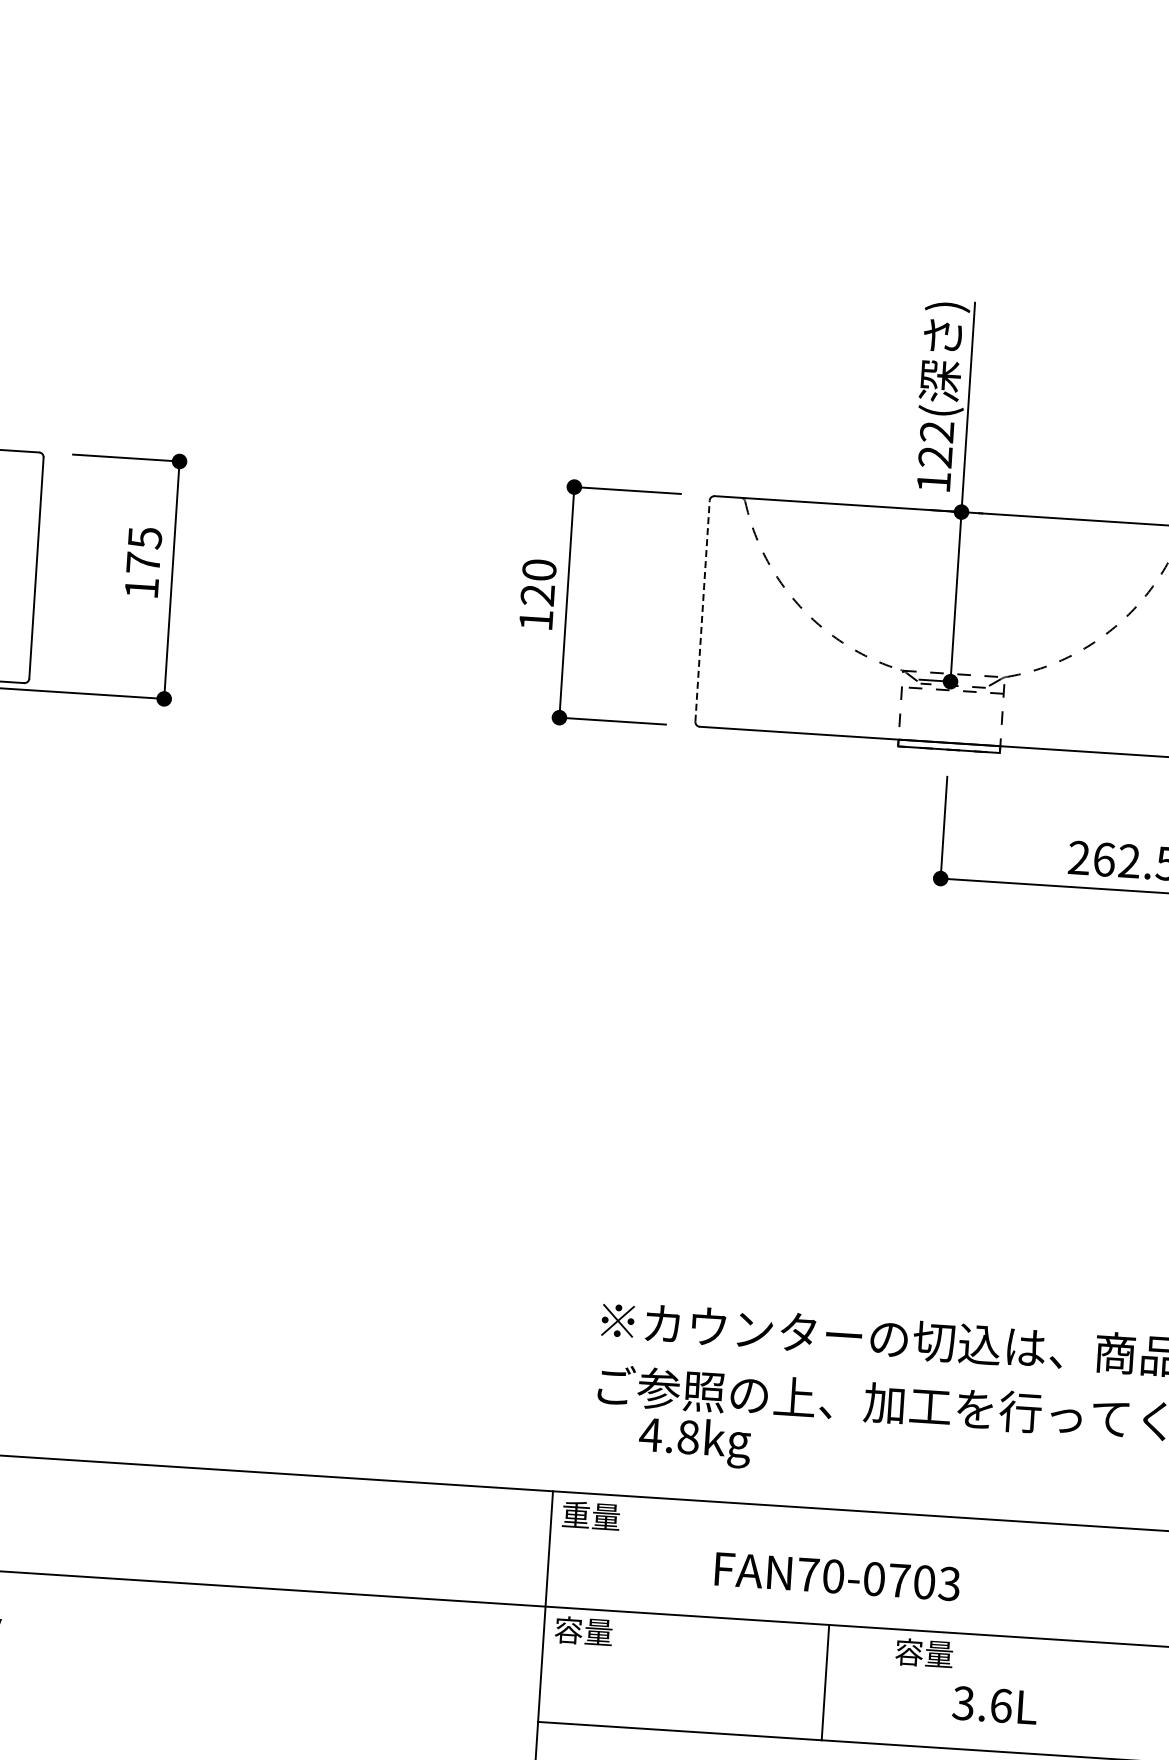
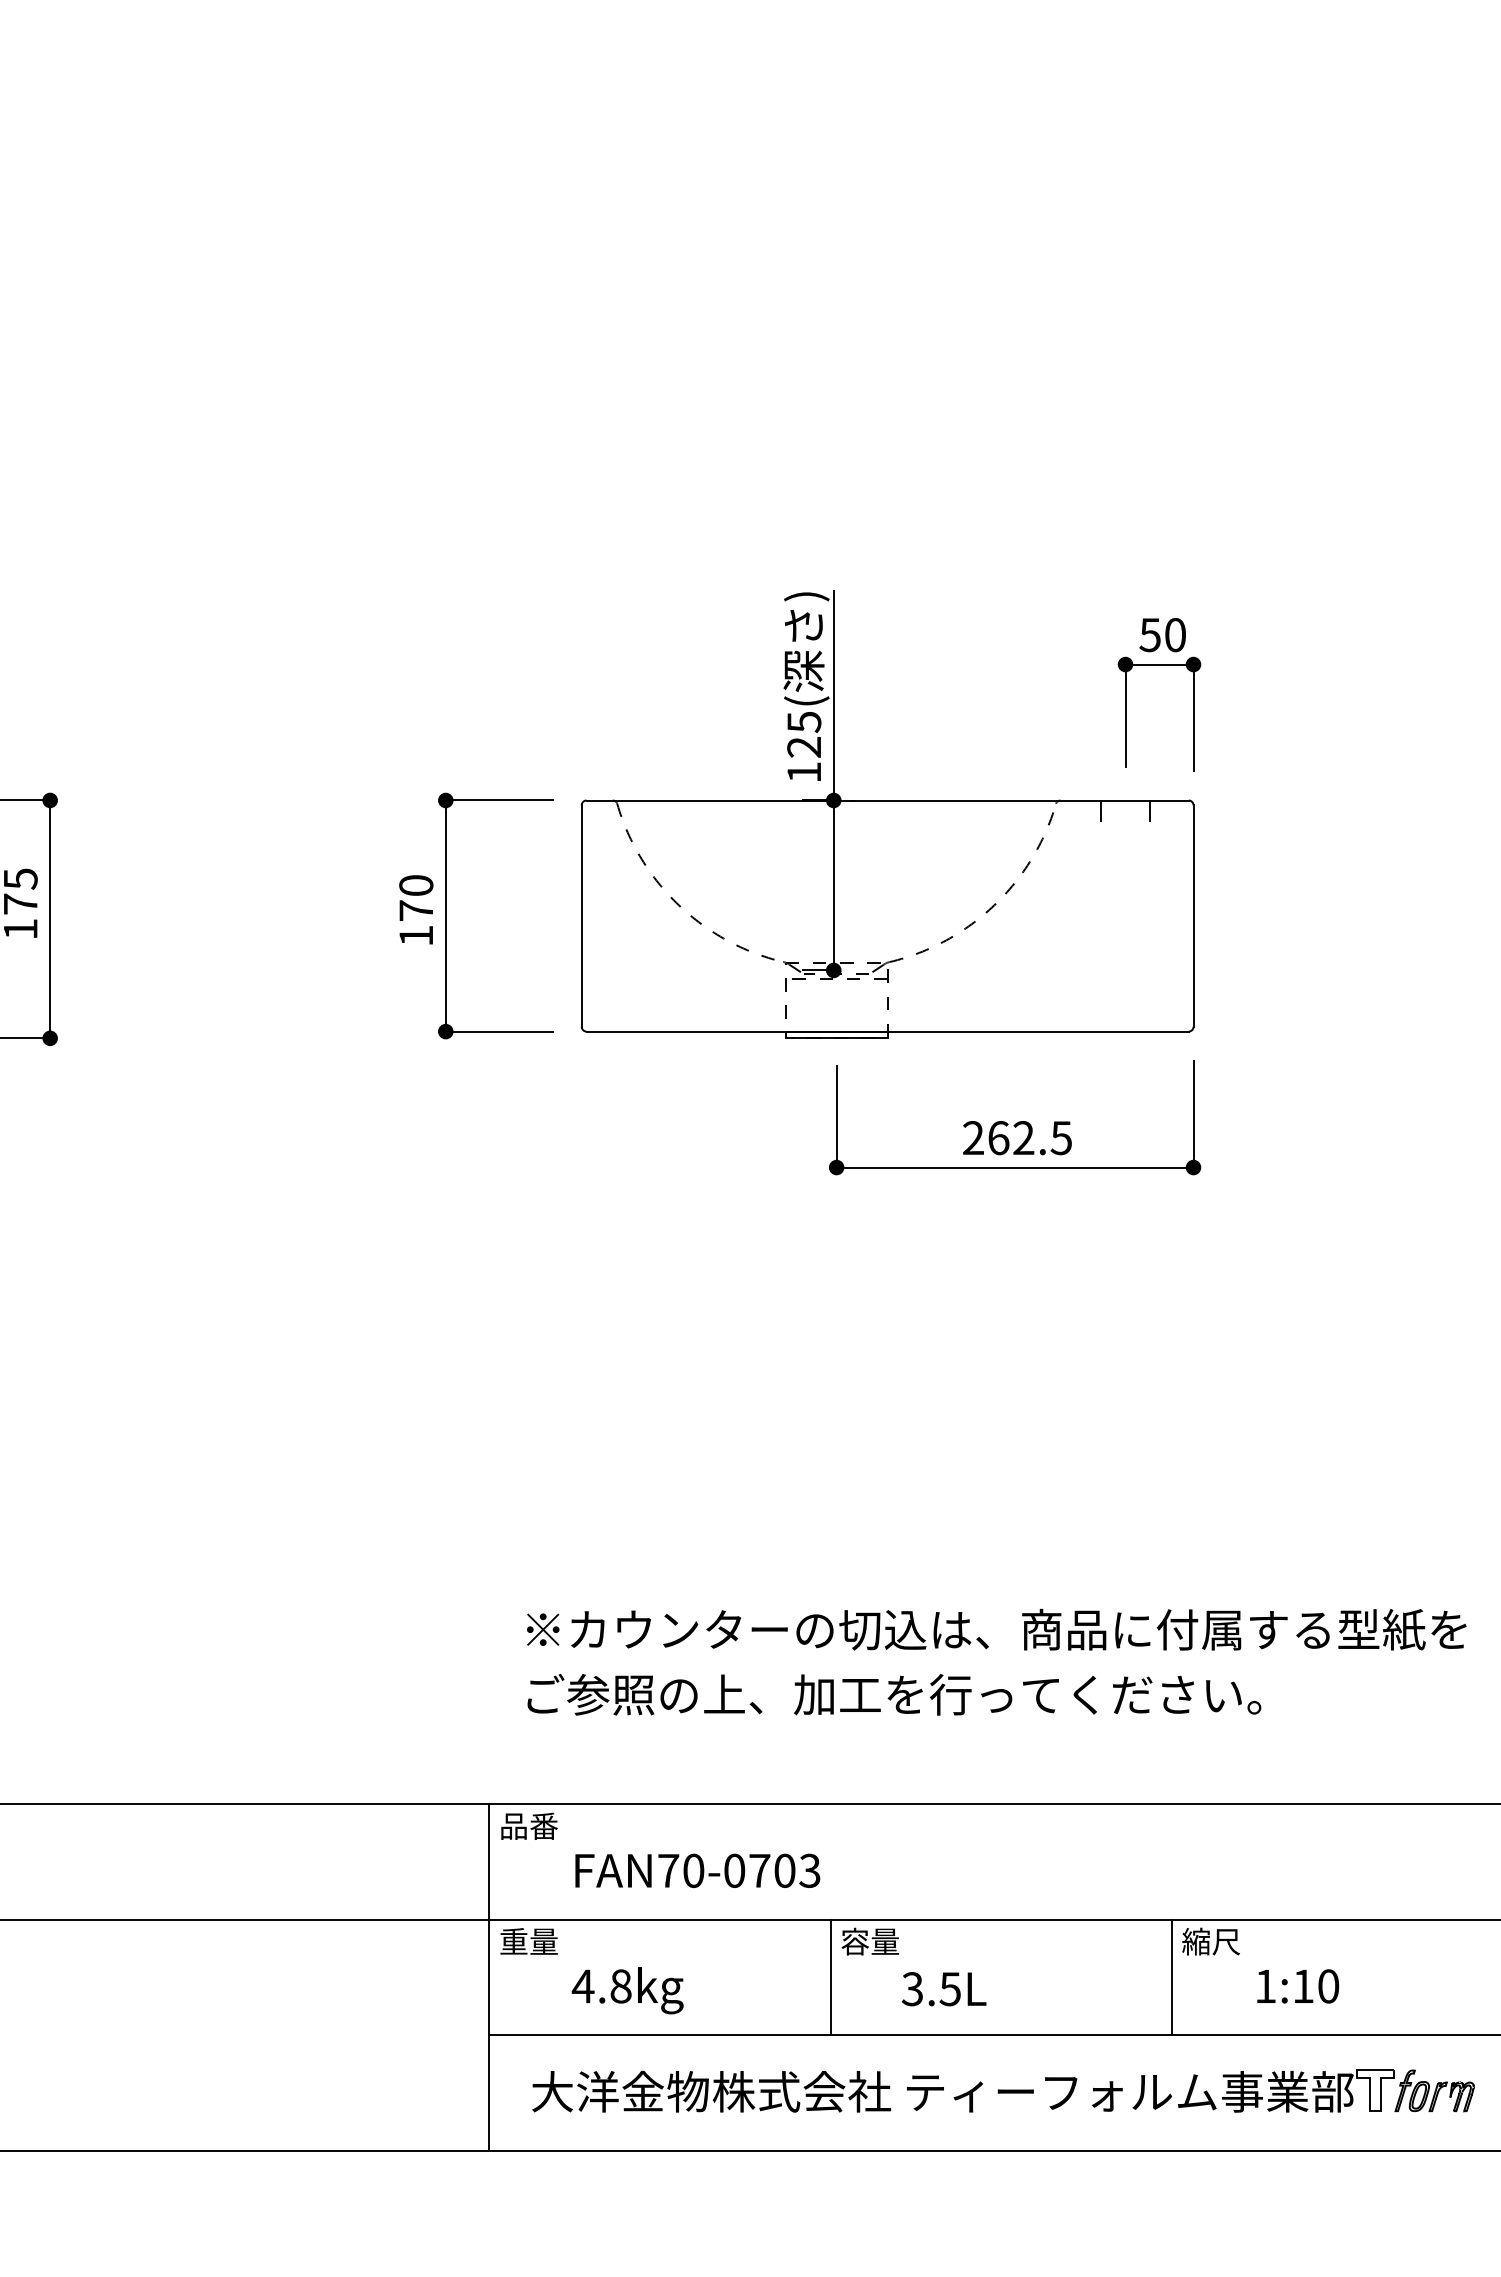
text: (937, 432) -> (804, 722), 122( -> 125(
text: (537, 594) -> (415, 910), 120 -> 170
line: (702, 611) -> (581, 916), dashed -> solid
text: (694, 1441) -> (627, 1990), moved
text: (590, 1515) -> (528, 1825), 重量 -> 品番
text: (837, 1576) -> (697, 1870), moved
text: (568, 1630) -> (513, 1941), 容量 -> 重量
line: (825, 1682) -> (830, 1977), moved
text: (1001, 1706) -> (950, 1989), 3.6L -> 3.5L

